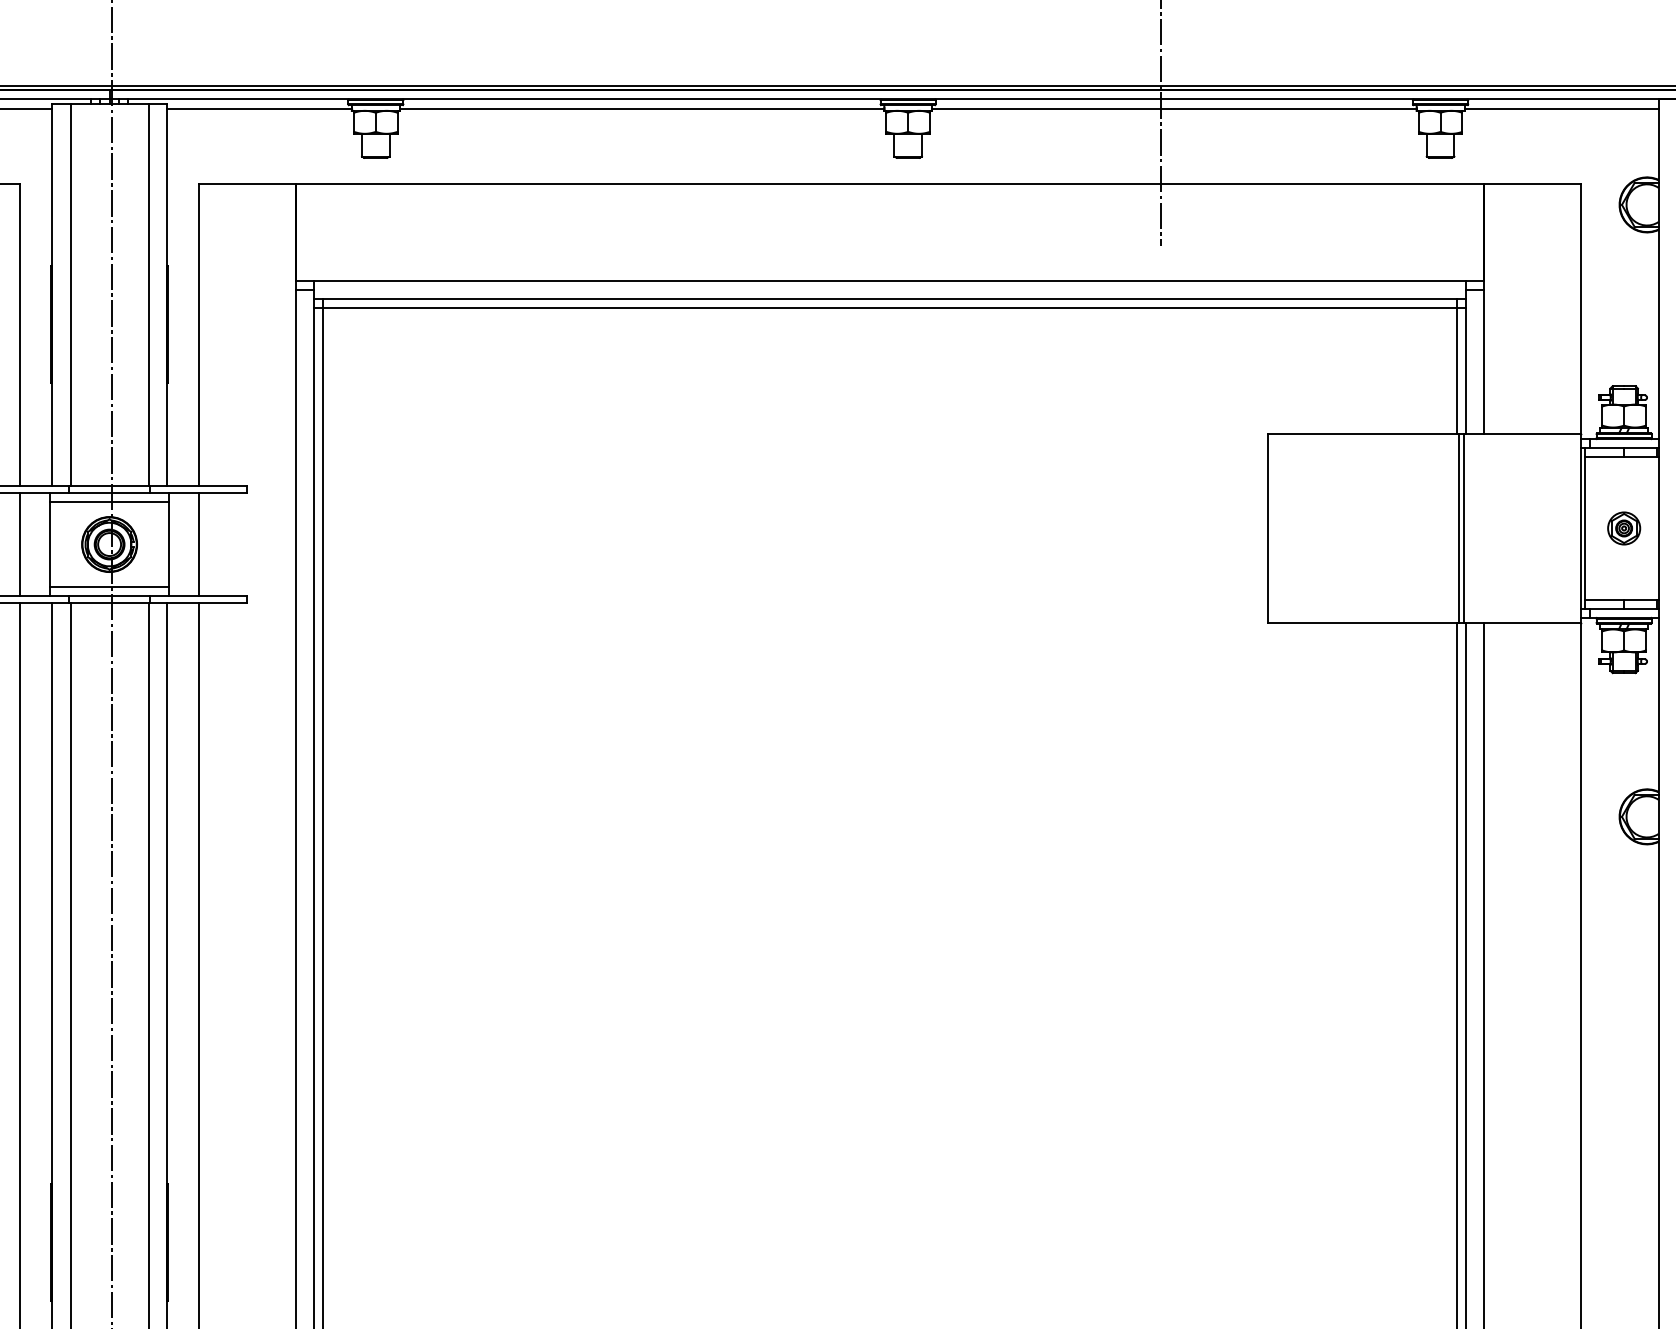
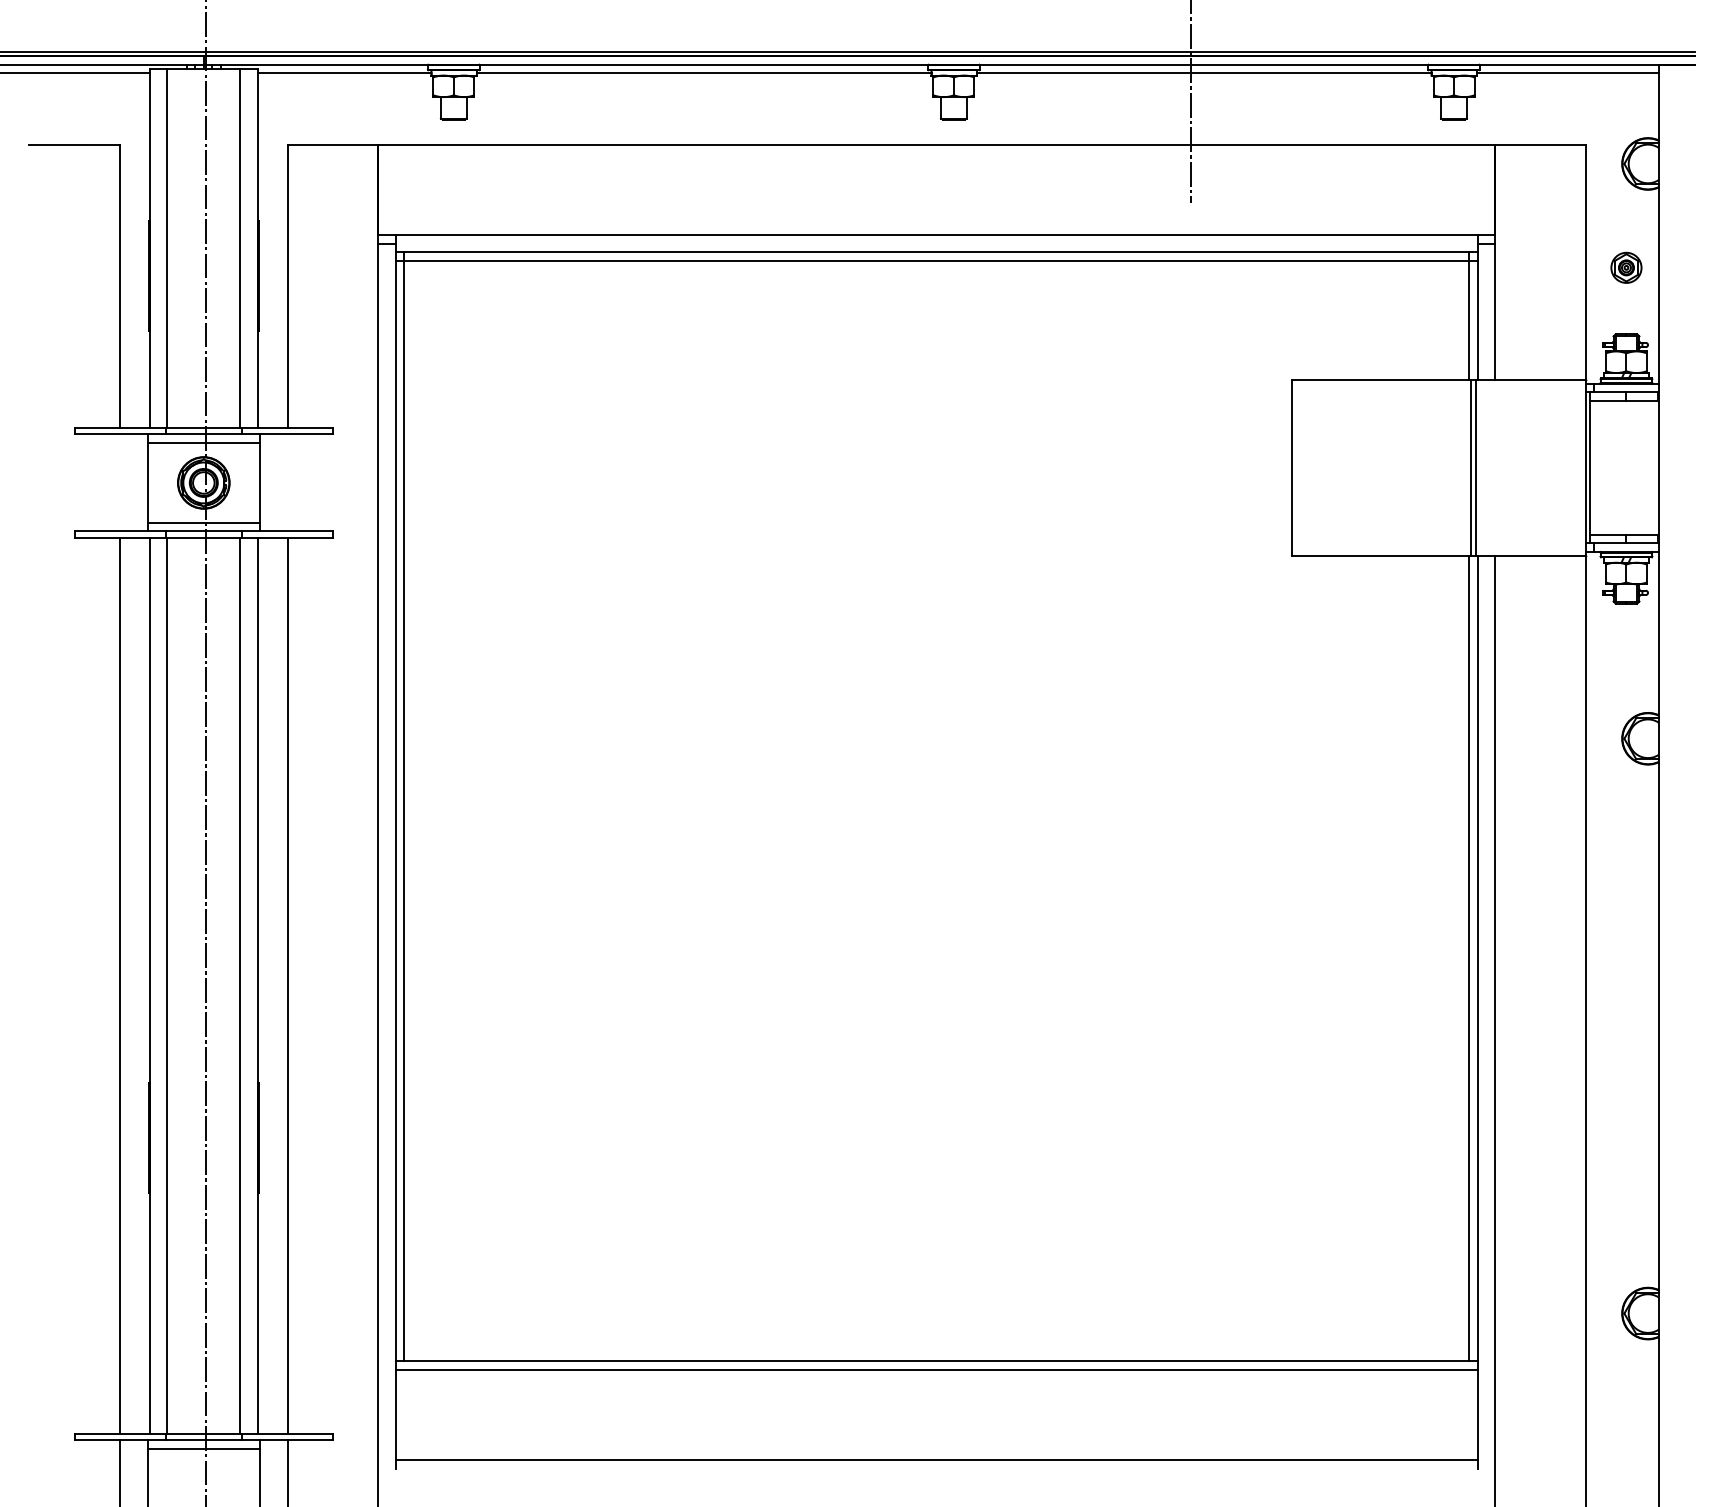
part: (1624, 528) -> (1626, 267), moved
line: (19, 544) -> (119, 482), removed
line: (198, 544) -> (287, 482), removed

